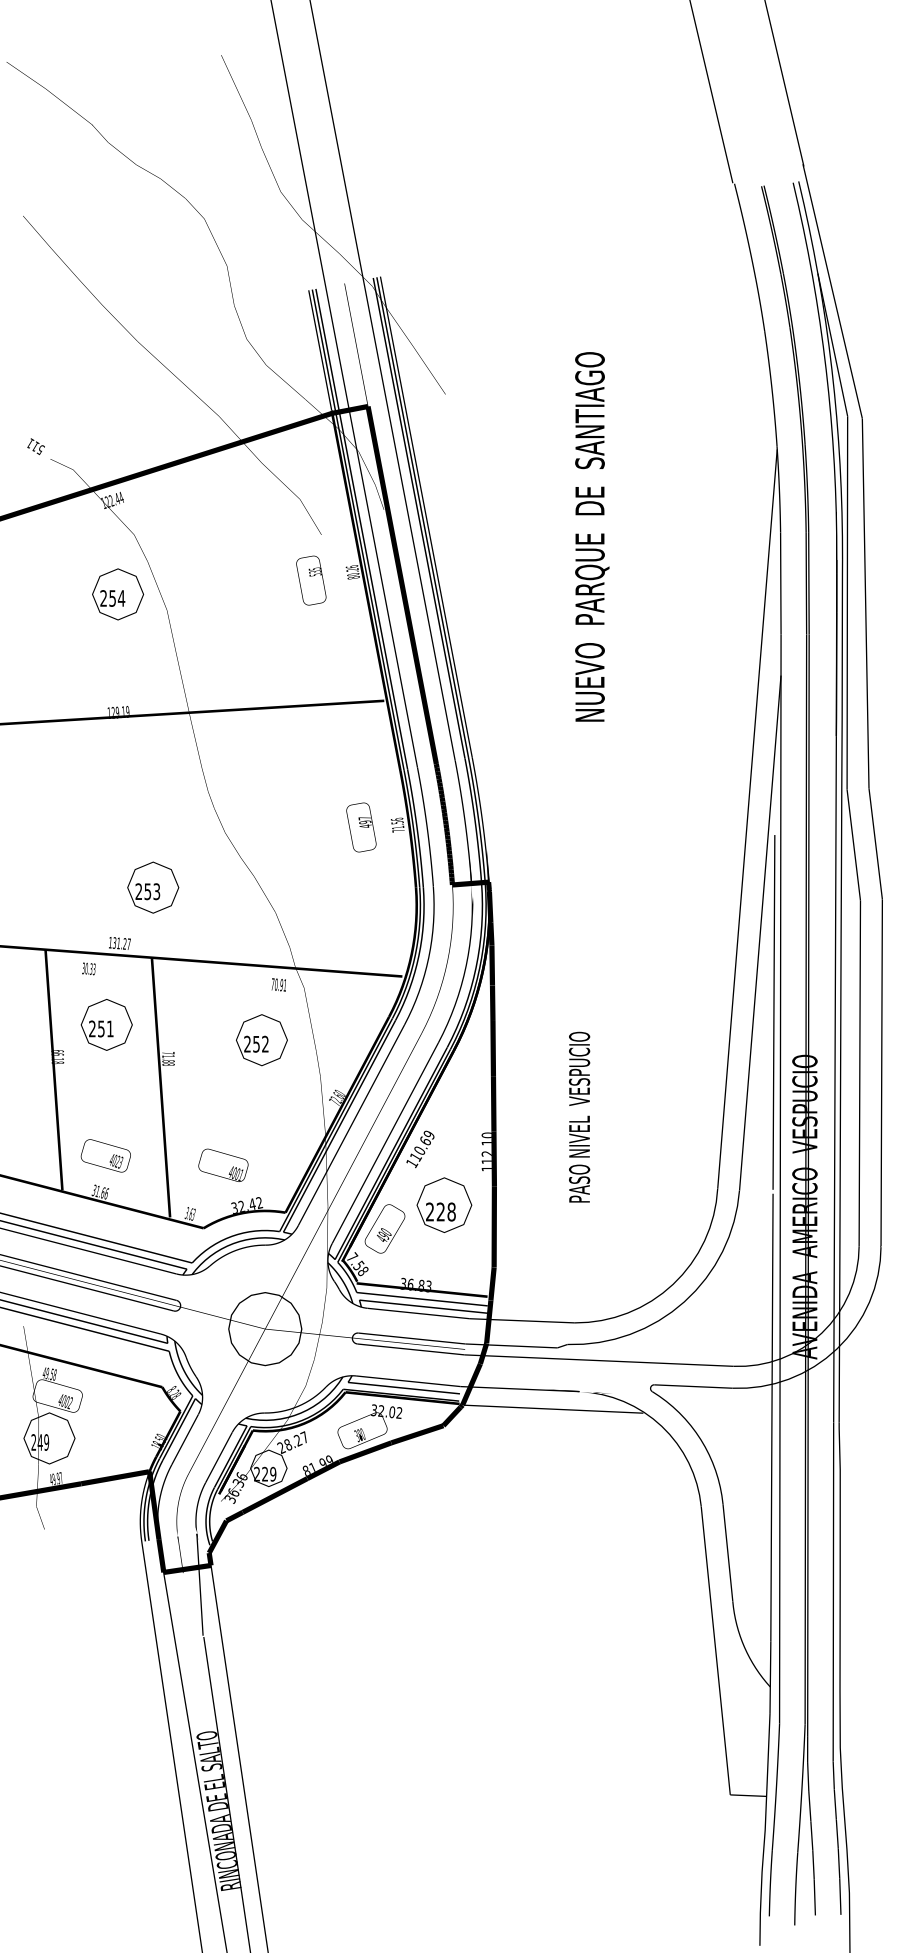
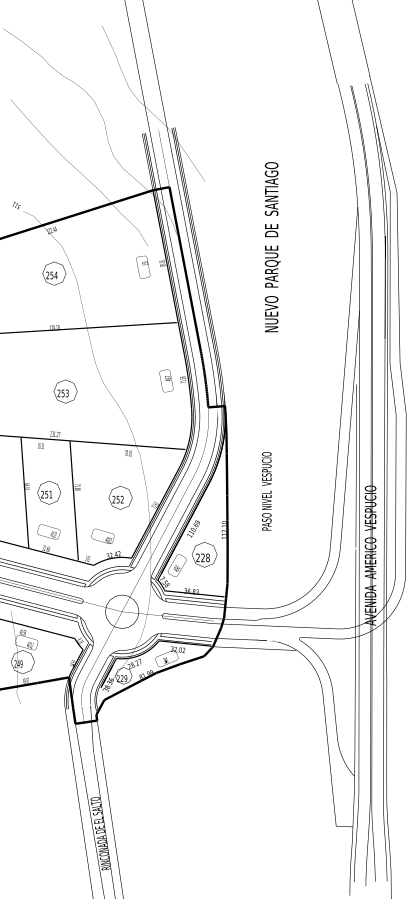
text: (153, 887) -> (65, 391), moved
text: (107, 1024) -> (49, 492), moved
text: (261, 1039) -> (120, 497), moved
text: (578, 1117) -> (266, 491), moved

